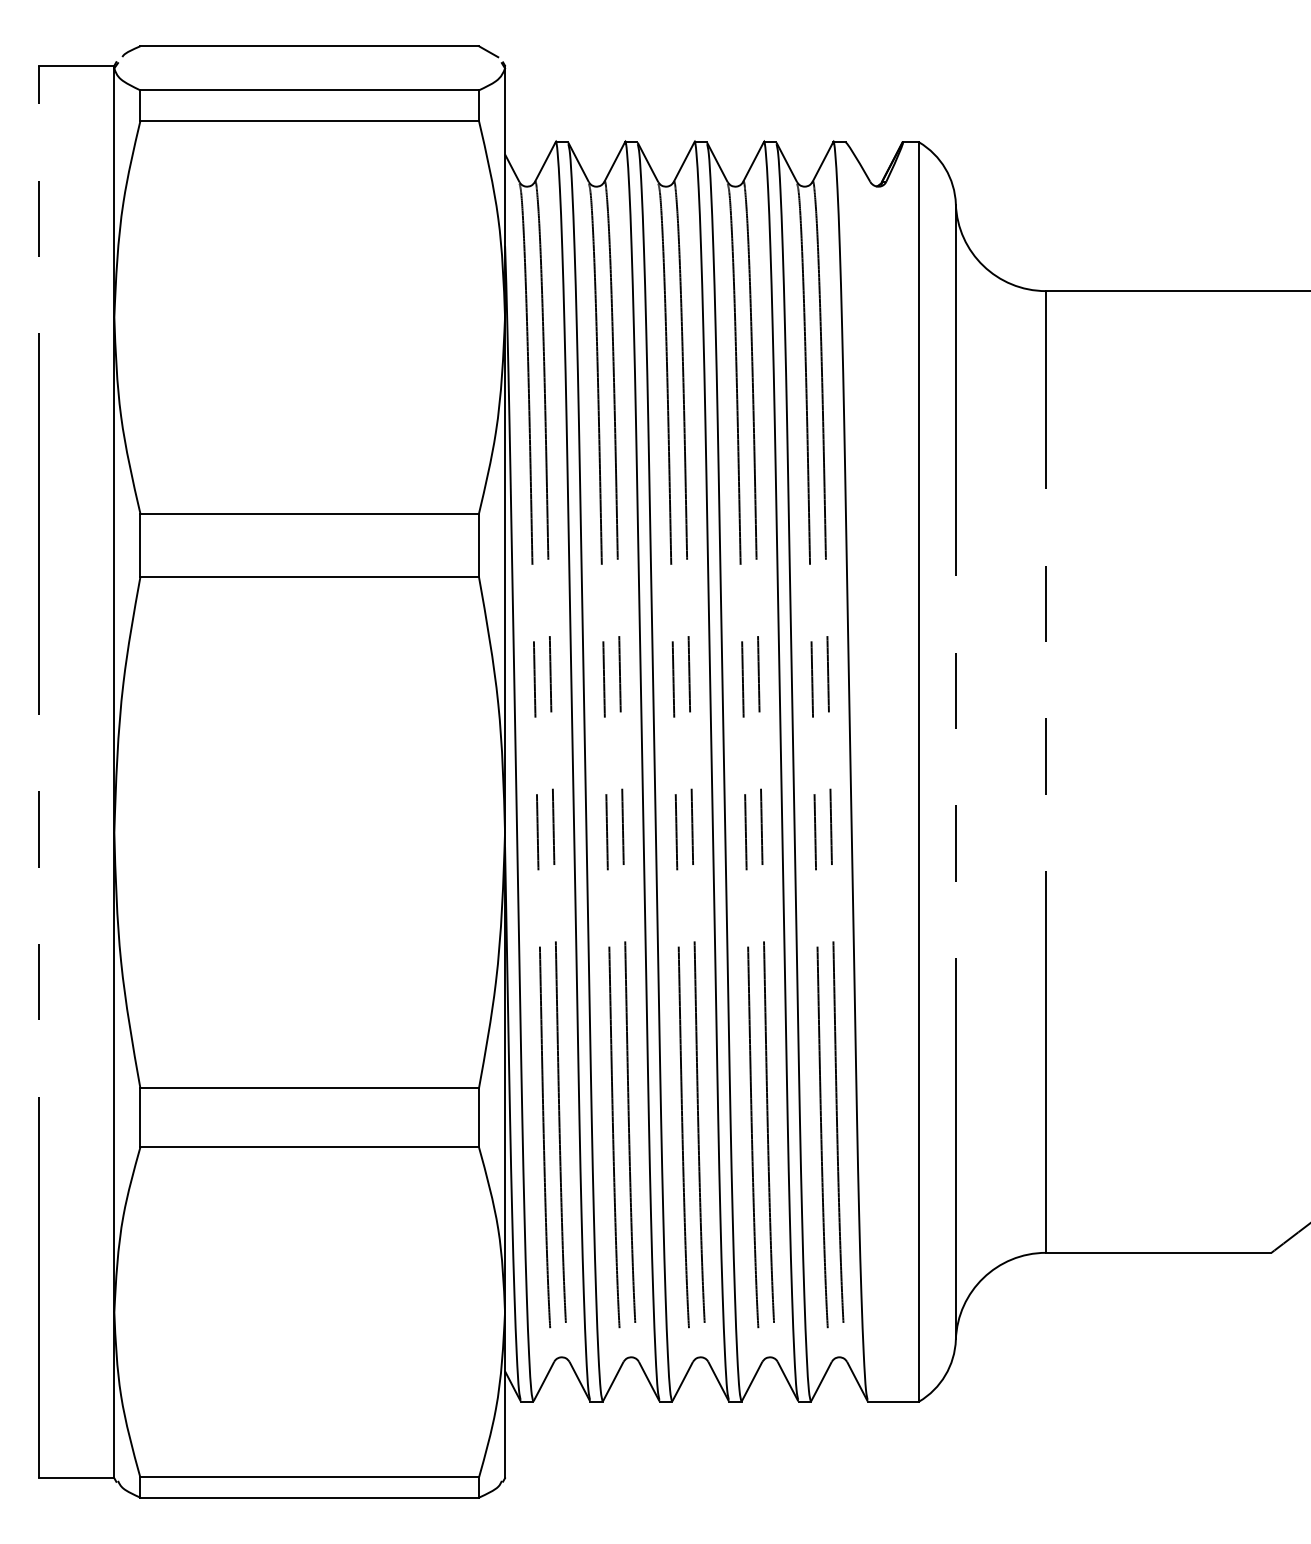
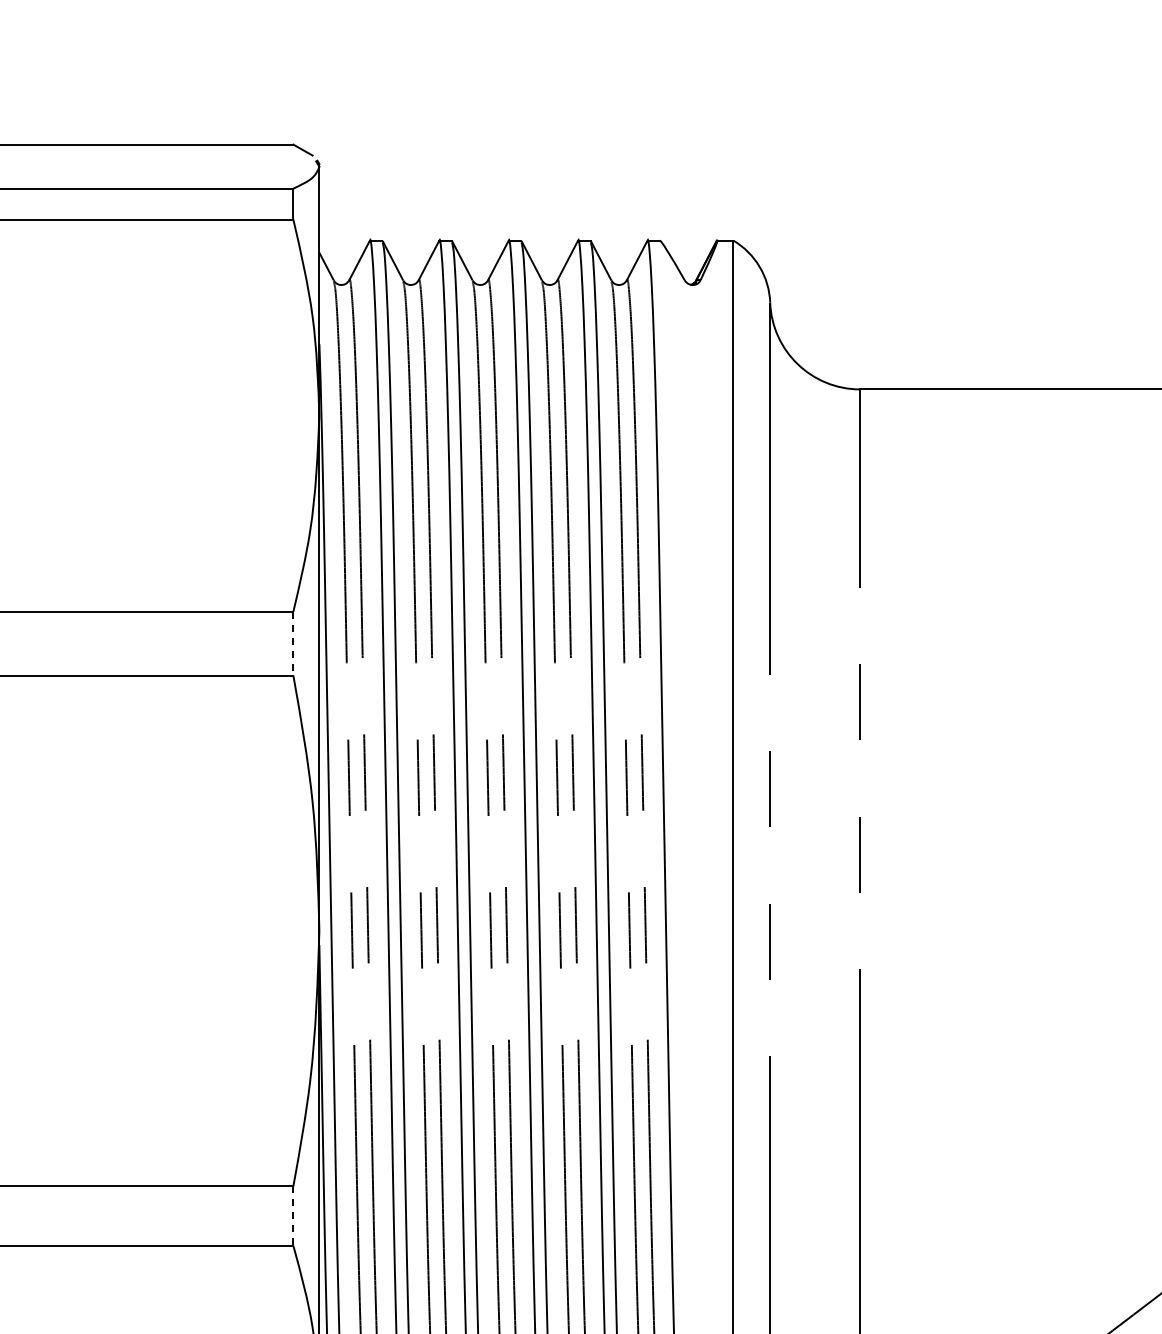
line: (479, 545) -> (293, 643), solid -> dashed
line: (479, 1117) -> (293, 1215), solid -> dashed

